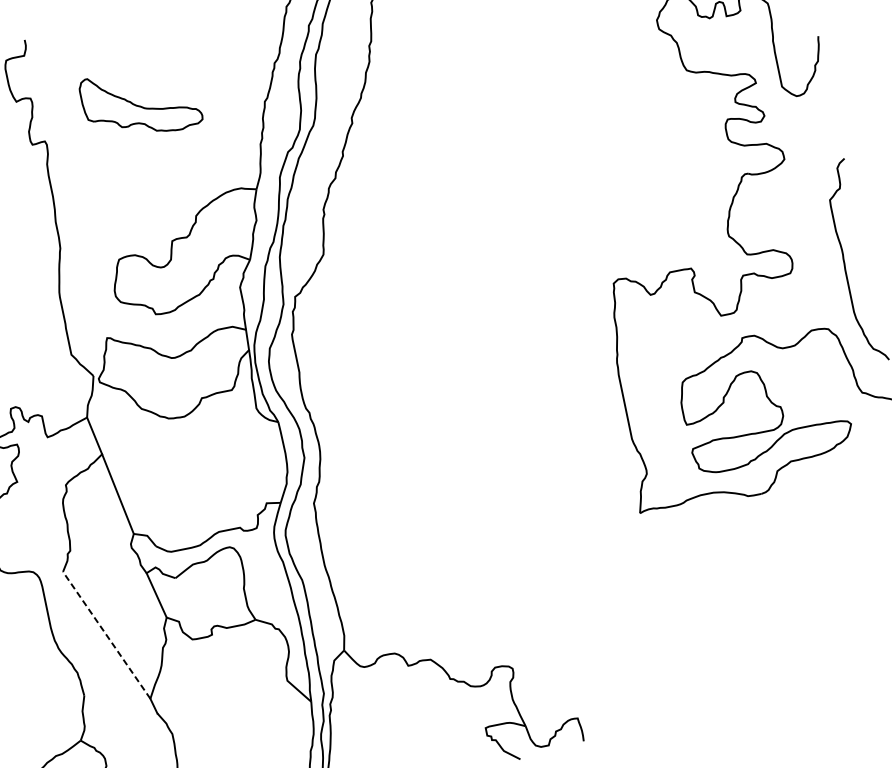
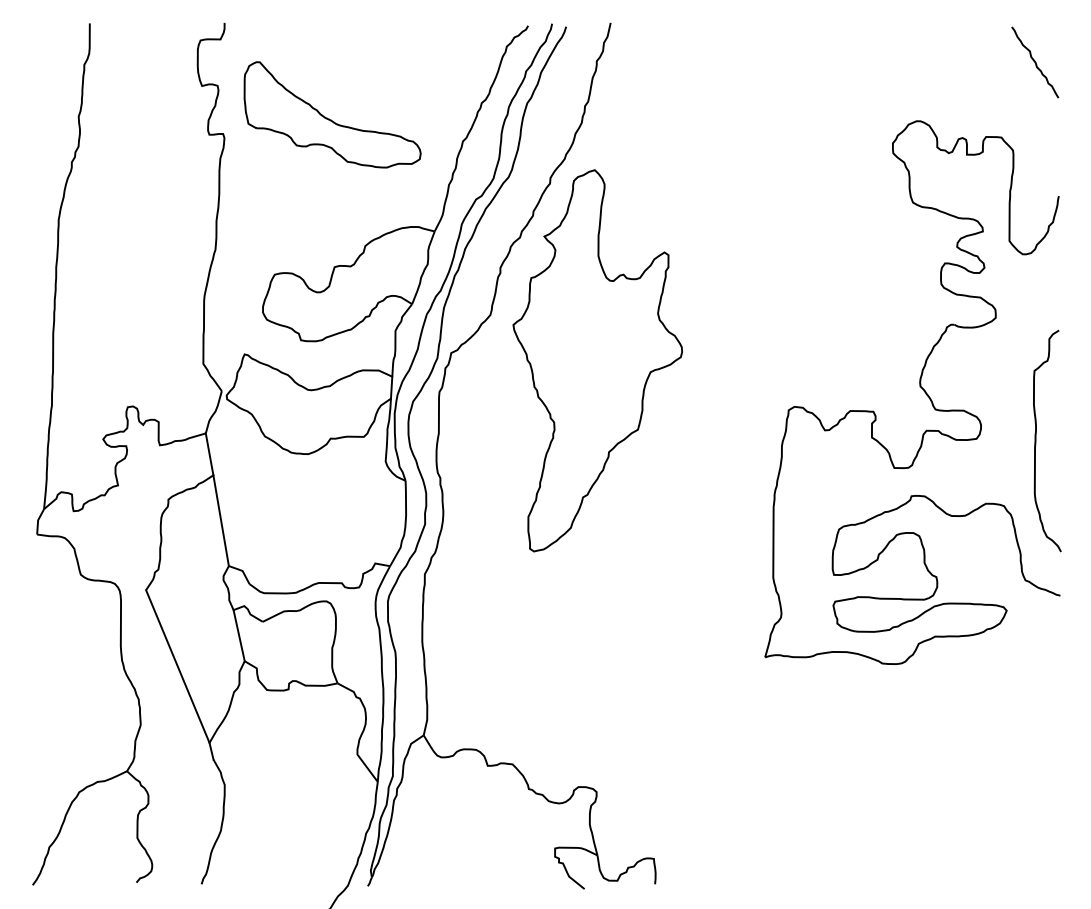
part: (140, 102) -> (332, 114), size x1.43
part: (429, 275) -> (597, 360), added
line: (106, 635) -> (177, 666), dashed -> solid

